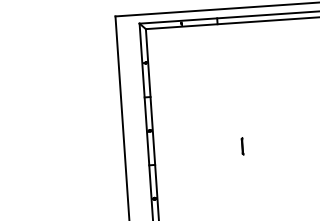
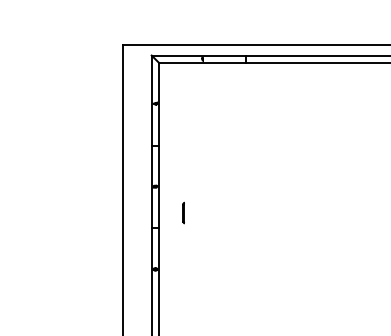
line: (242, 145) -> (183, 212), moved

